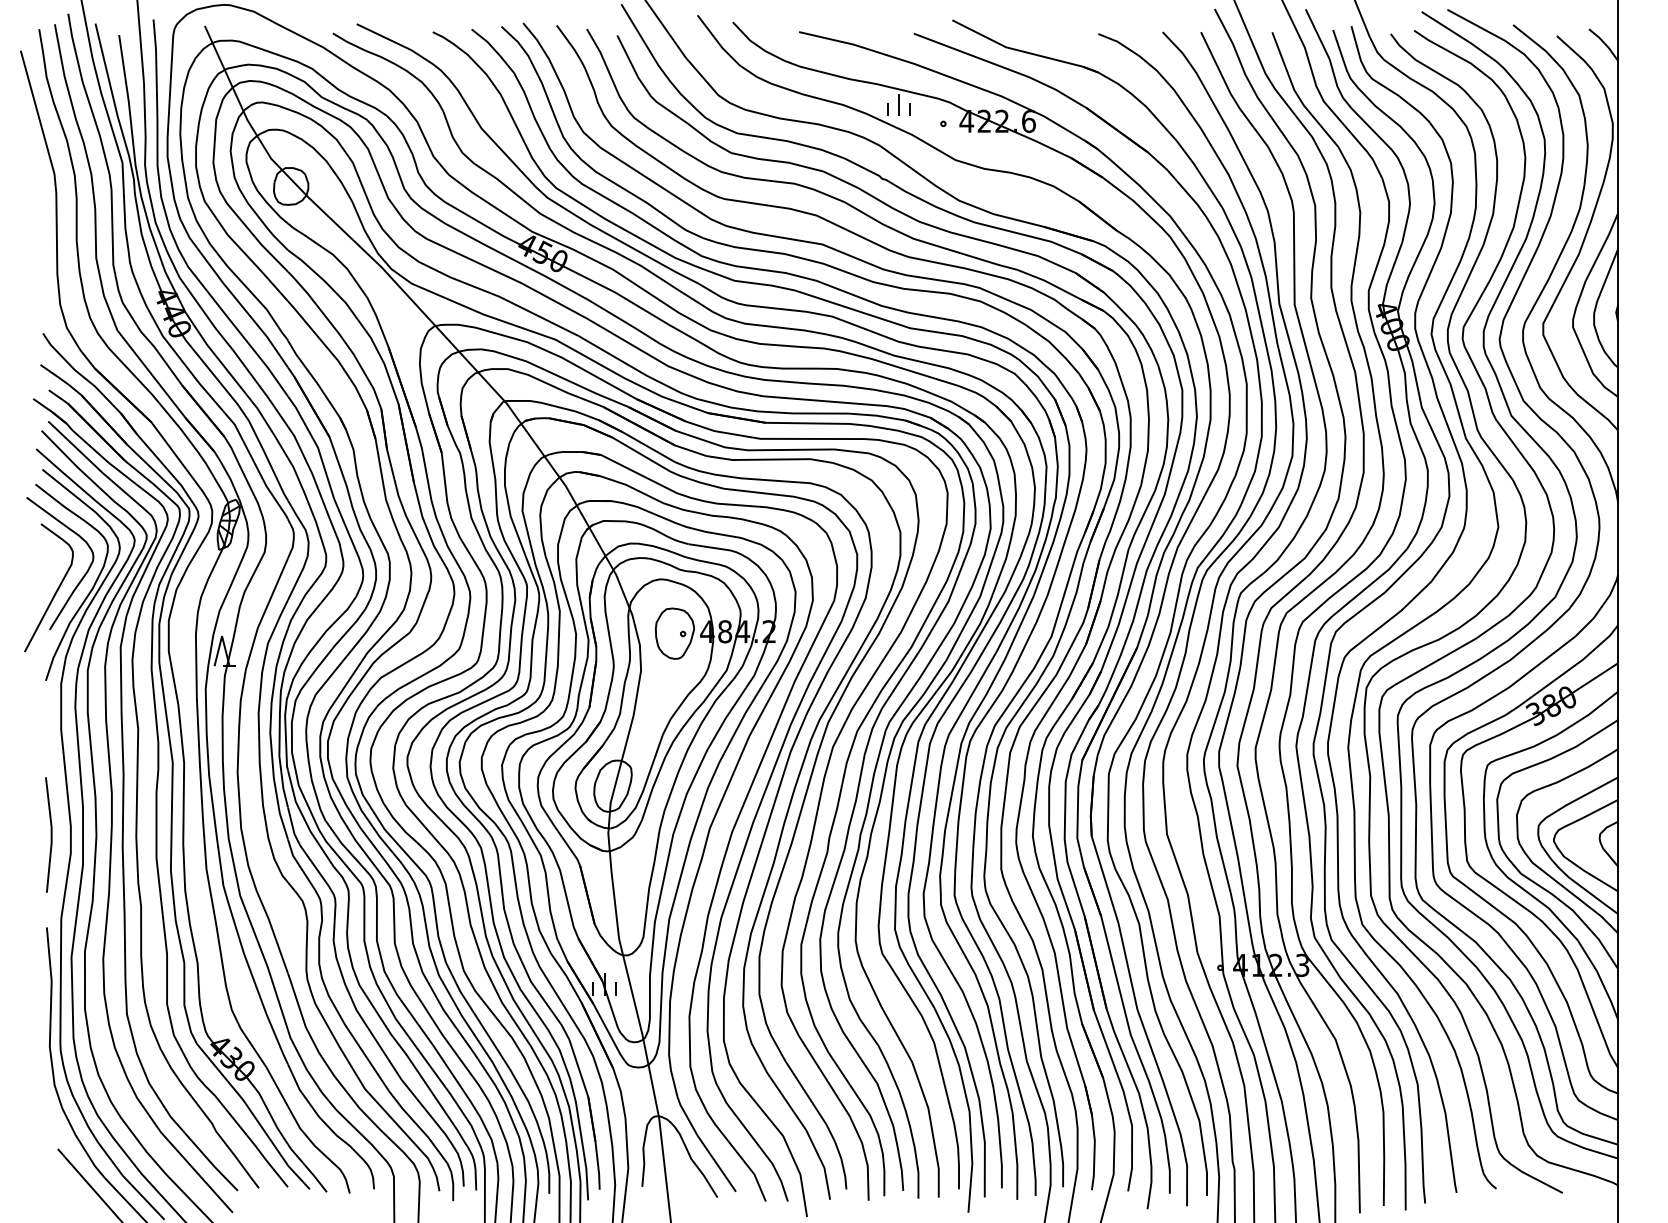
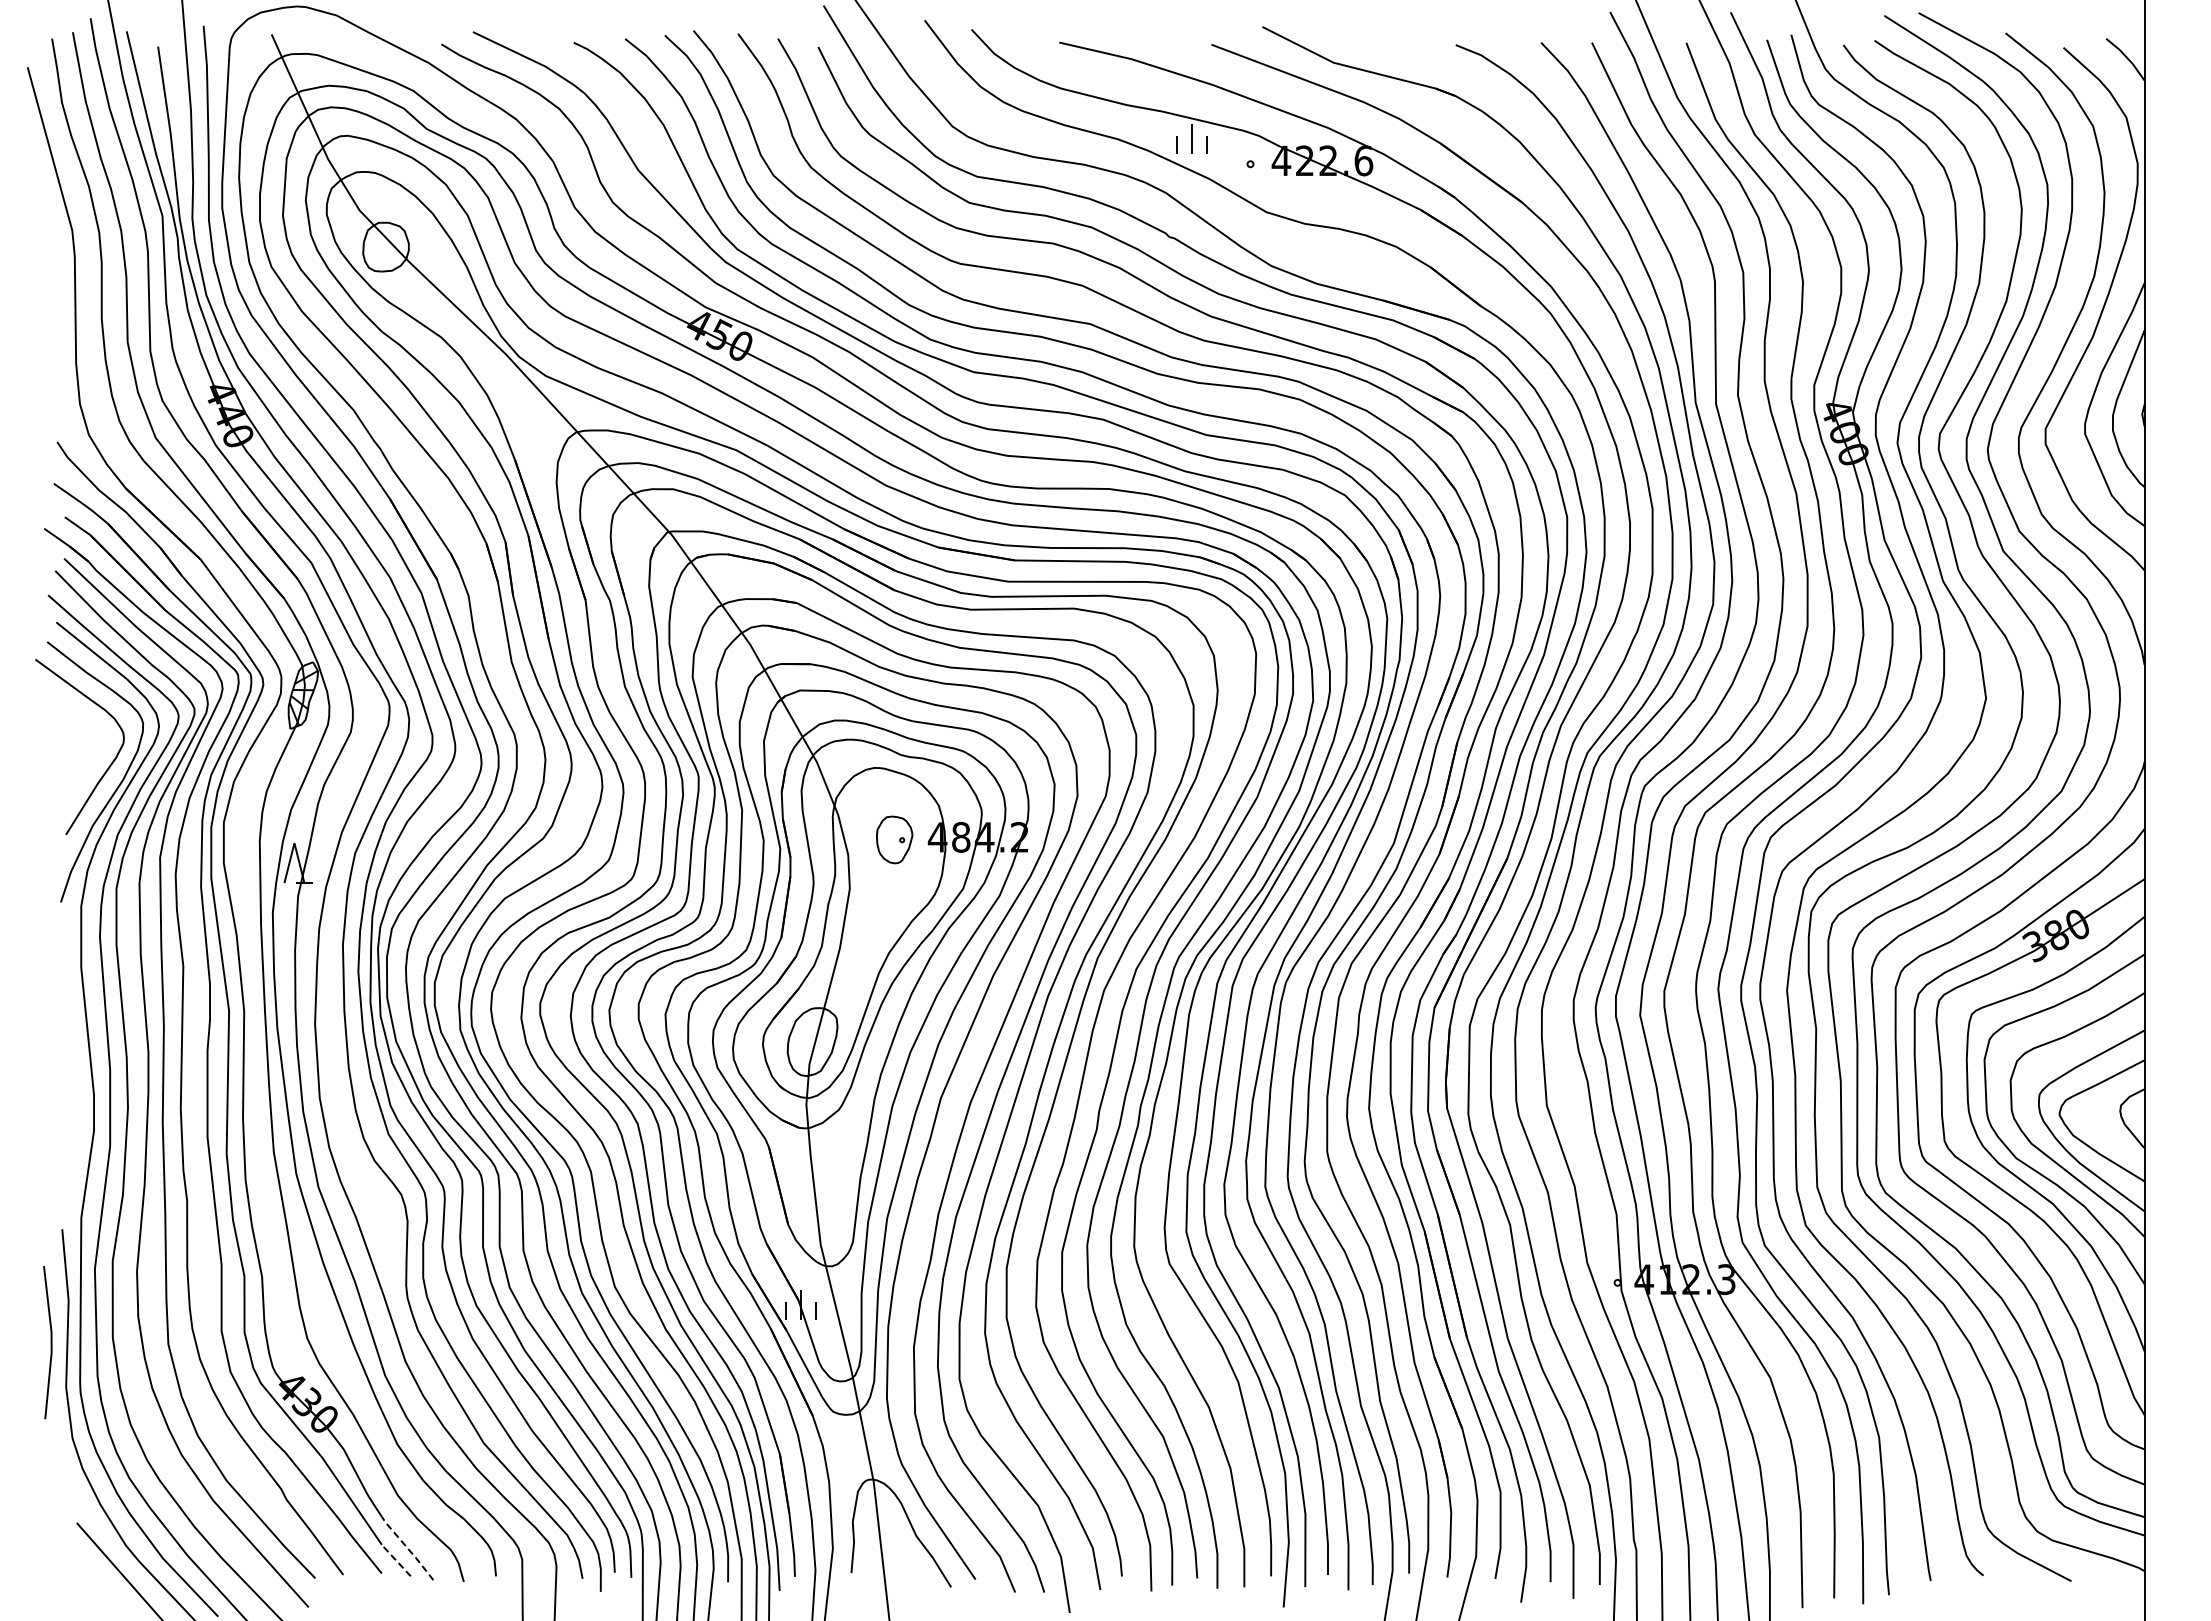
curve: (56, 591) -> (74, 783), removed
part: (674, 633) -> (894, 839), size x0.7
line: (50, 834) -> (50, 1342), moved
line: (307, 1167) -> (407, 1547), solid -> dashed
line: (298, 1177) -> (395, 1560), solid -> dashed

